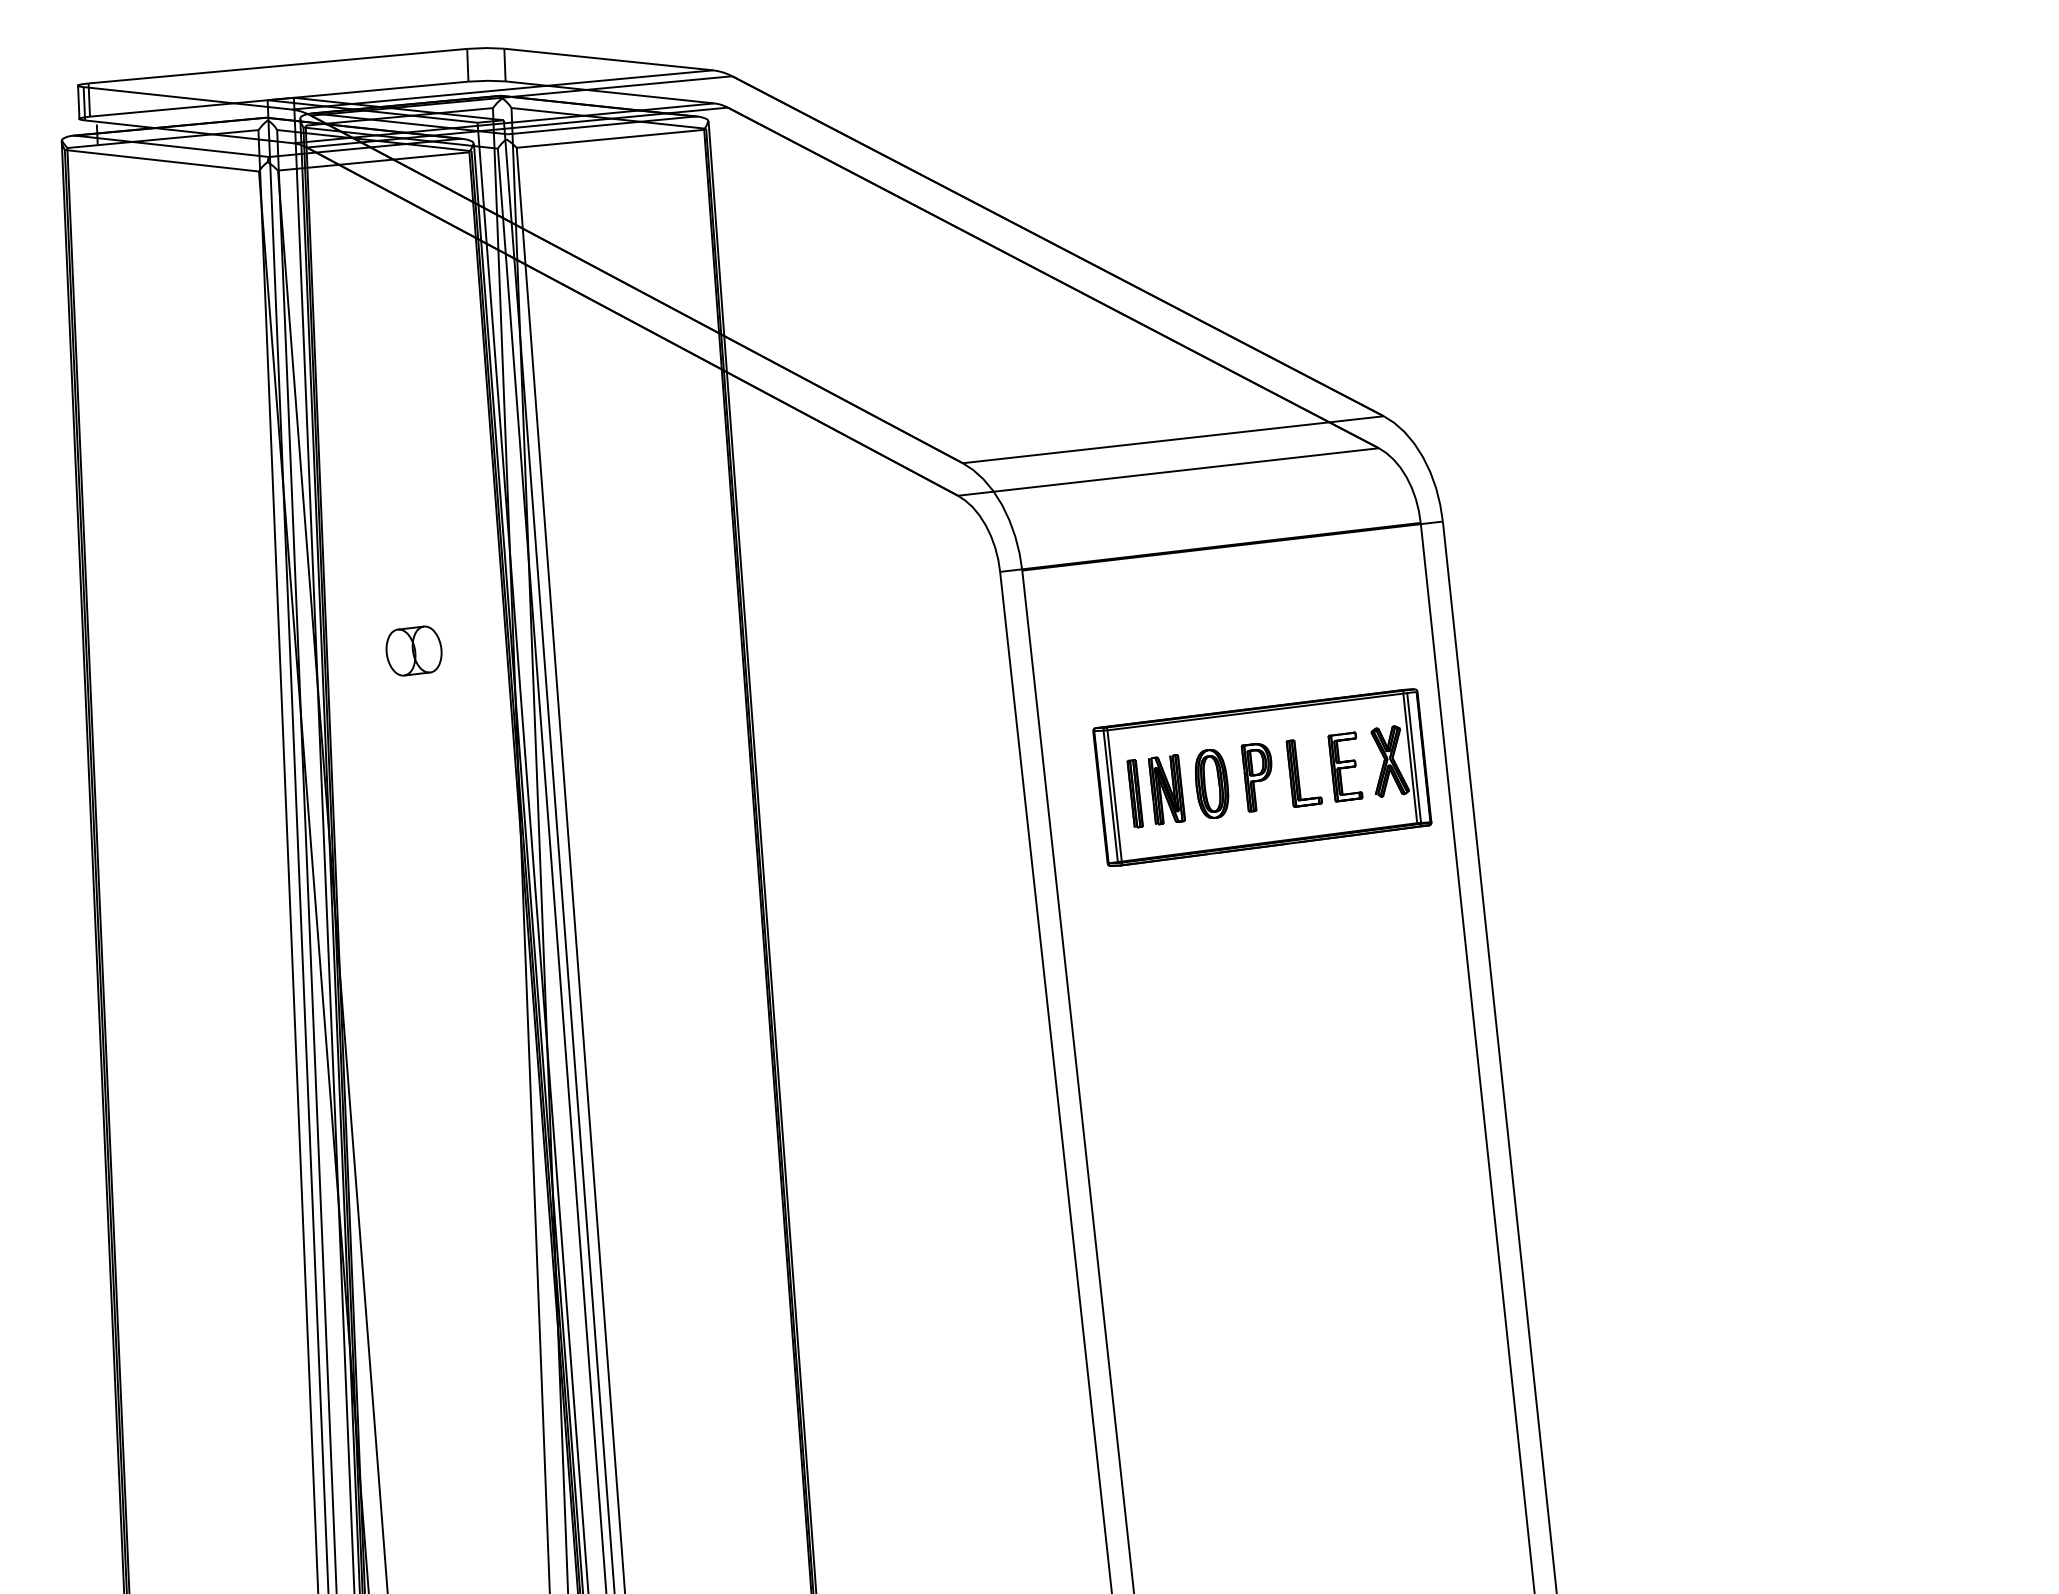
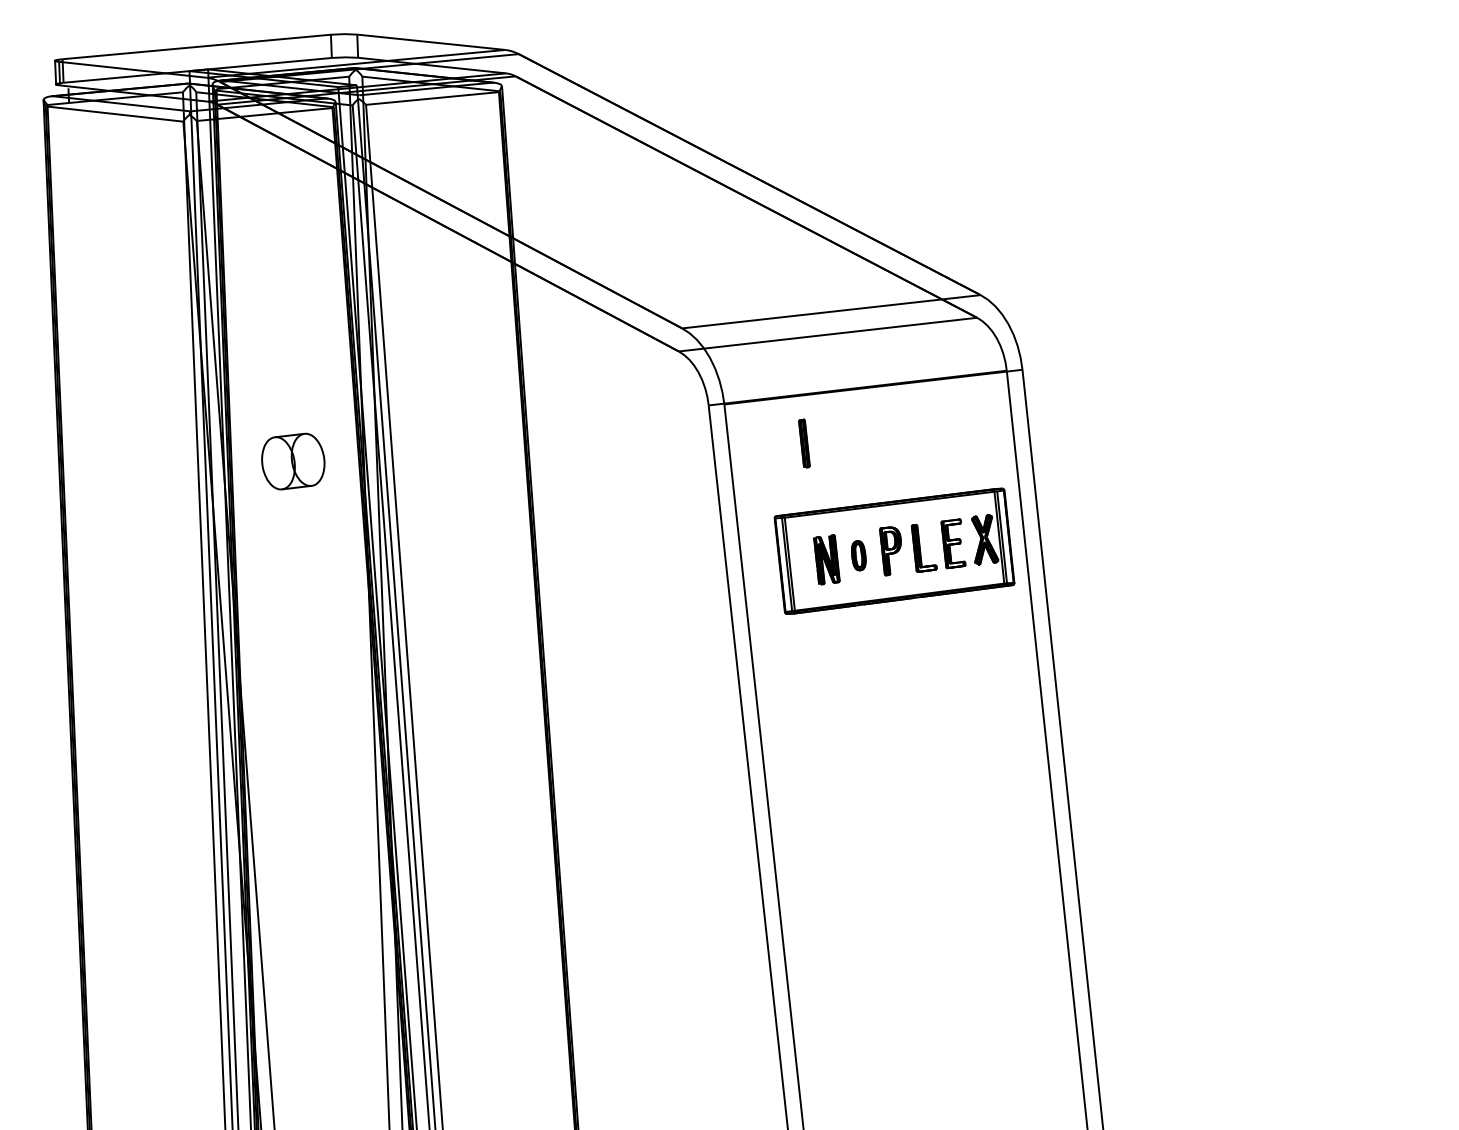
part: (413, 650) -> (292, 461), size x1.6
part: (1211, 783) -> (858, 555), size x0.6
part: (1134, 793) -> (803, 443), moved

